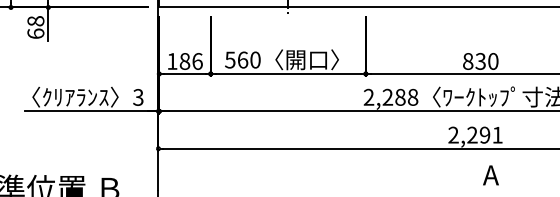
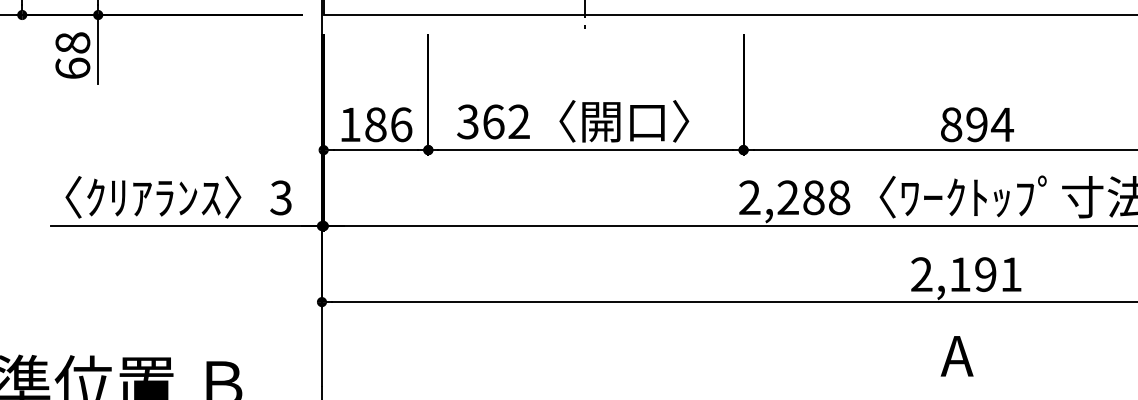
text: (242, 59) -> (492, 120), 560 -> 362
text: (486, 61) -> (988, 124), 830 -> 894
text: (472, 134) -> (960, 273), 2,291 -> 2,191
text: (490, 175) -> (956, 356), moved

